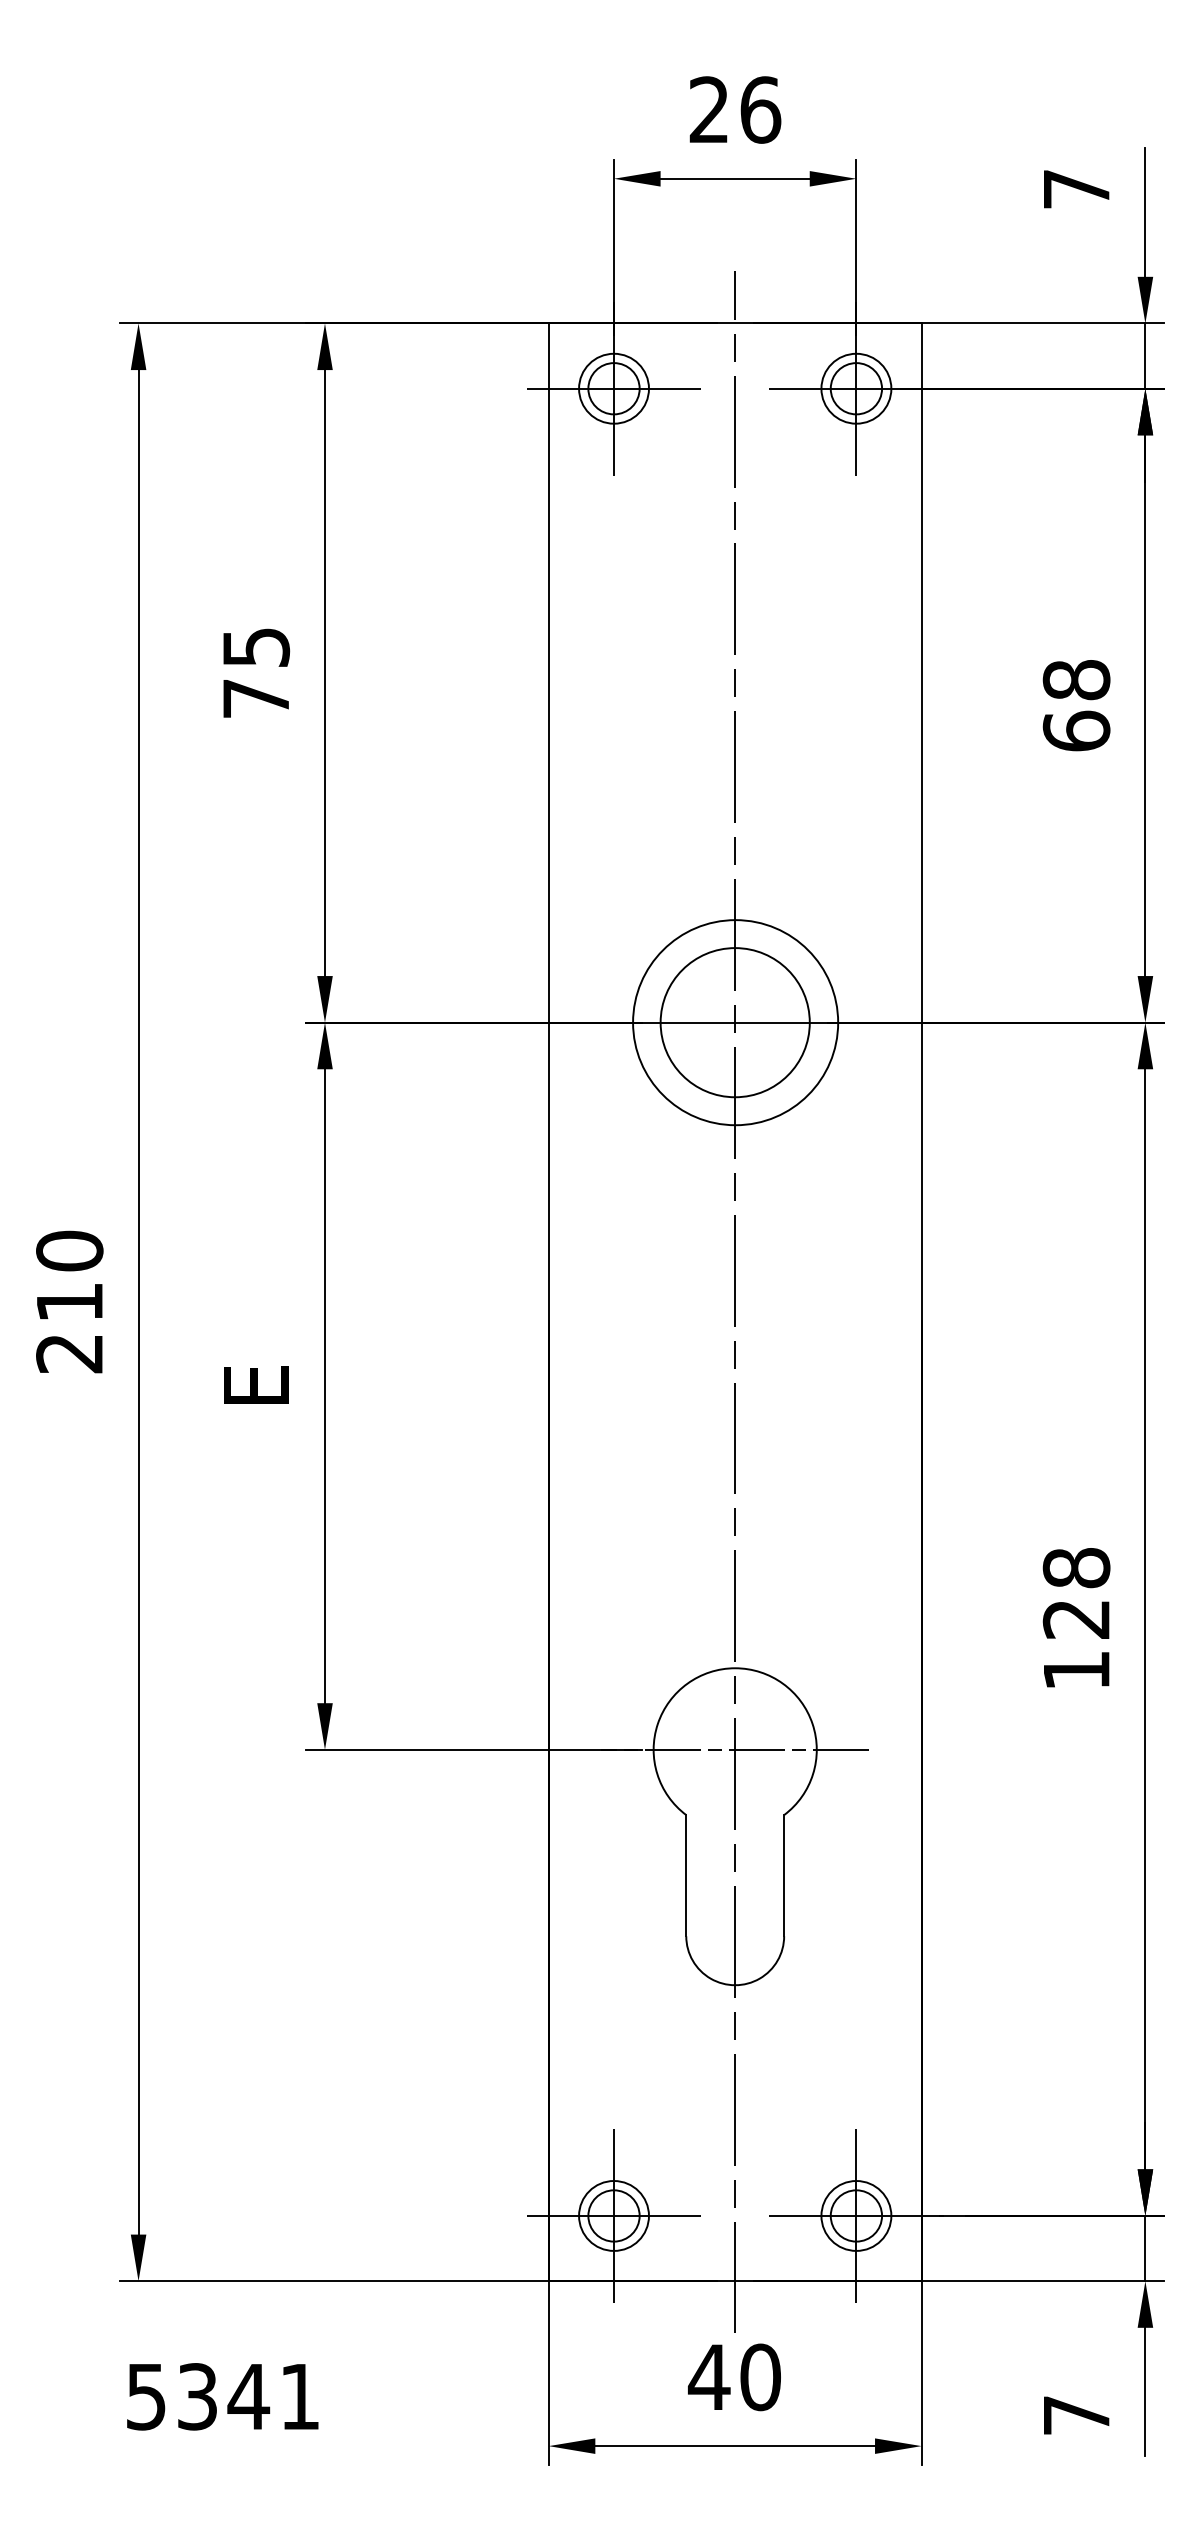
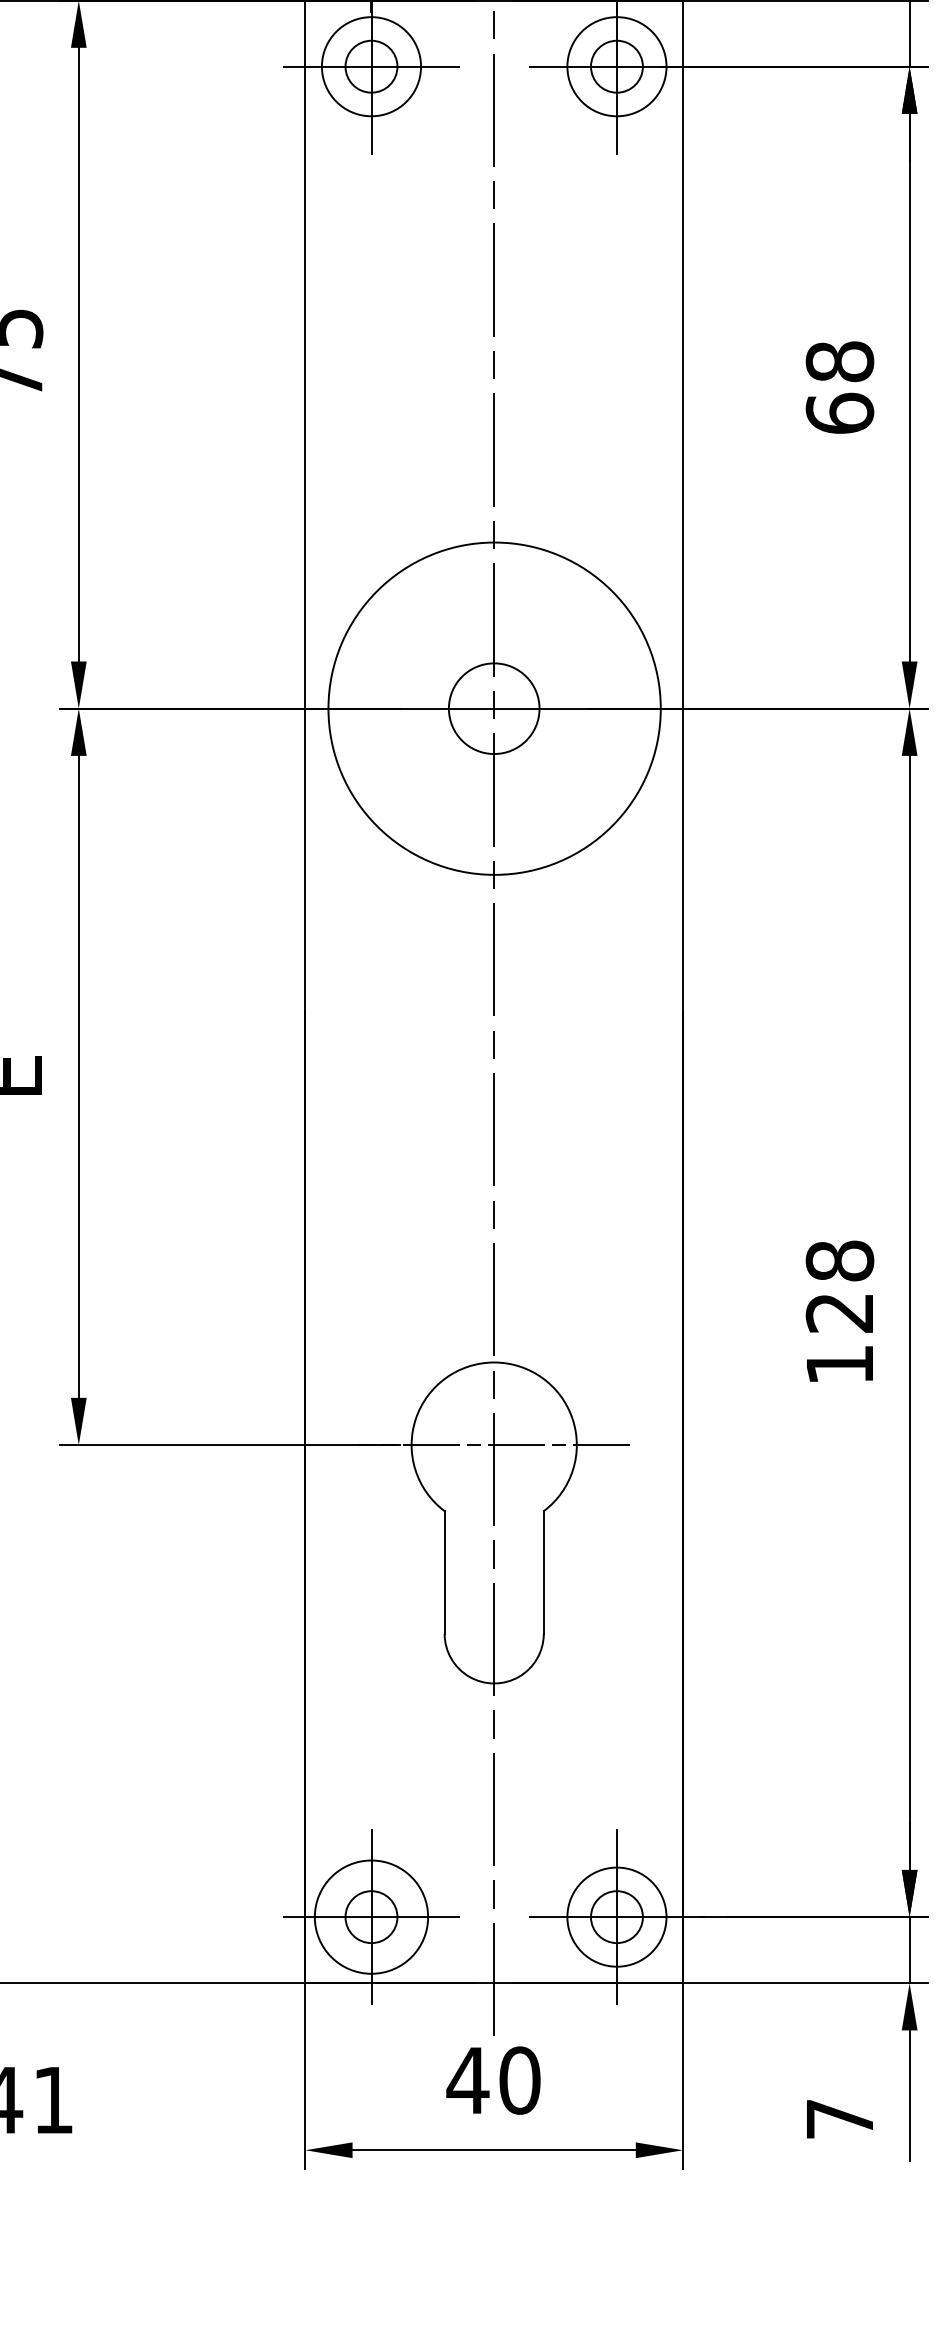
circle: (613, 388) -> (370, 66), size x1.4
circle: (856, 388) -> (617, 66), size x1.4
circle: (734, 1022) -> (493, 708), size x0.6
circle: (735, 1022) -> (494, 708), size x1.6
circle: (613, 2215) -> (370, 1916), size x1.6
circle: (856, 2215) -> (617, 1916), size x1.4

